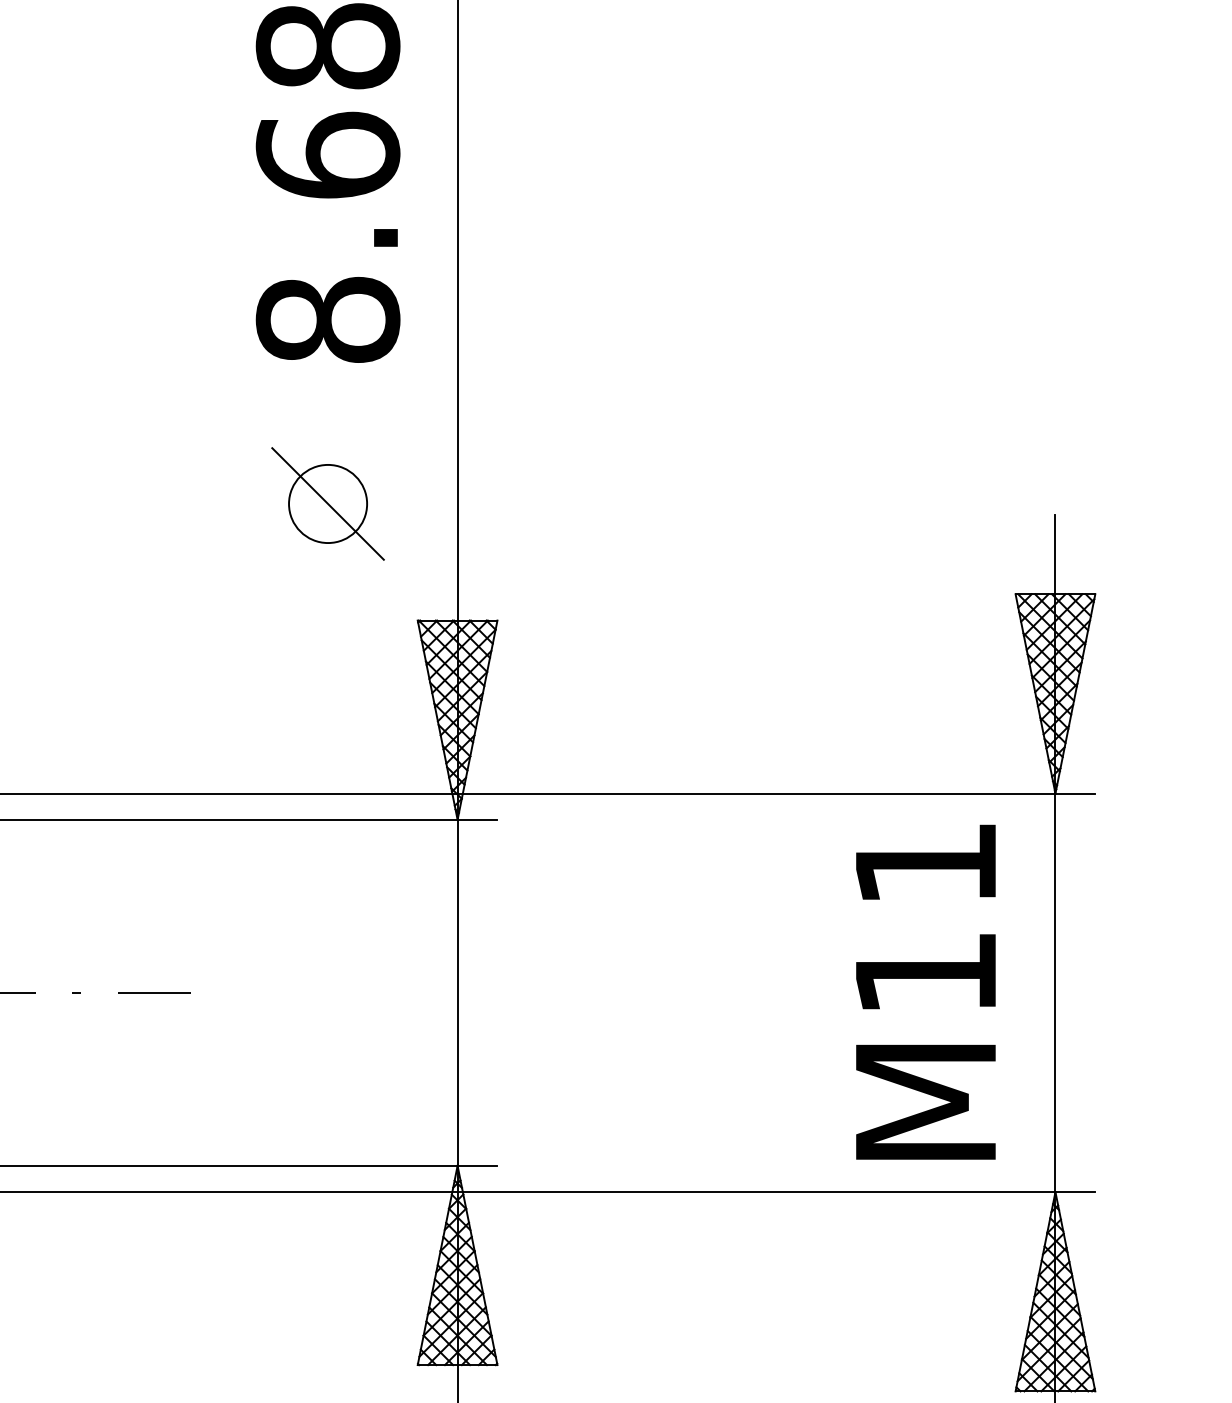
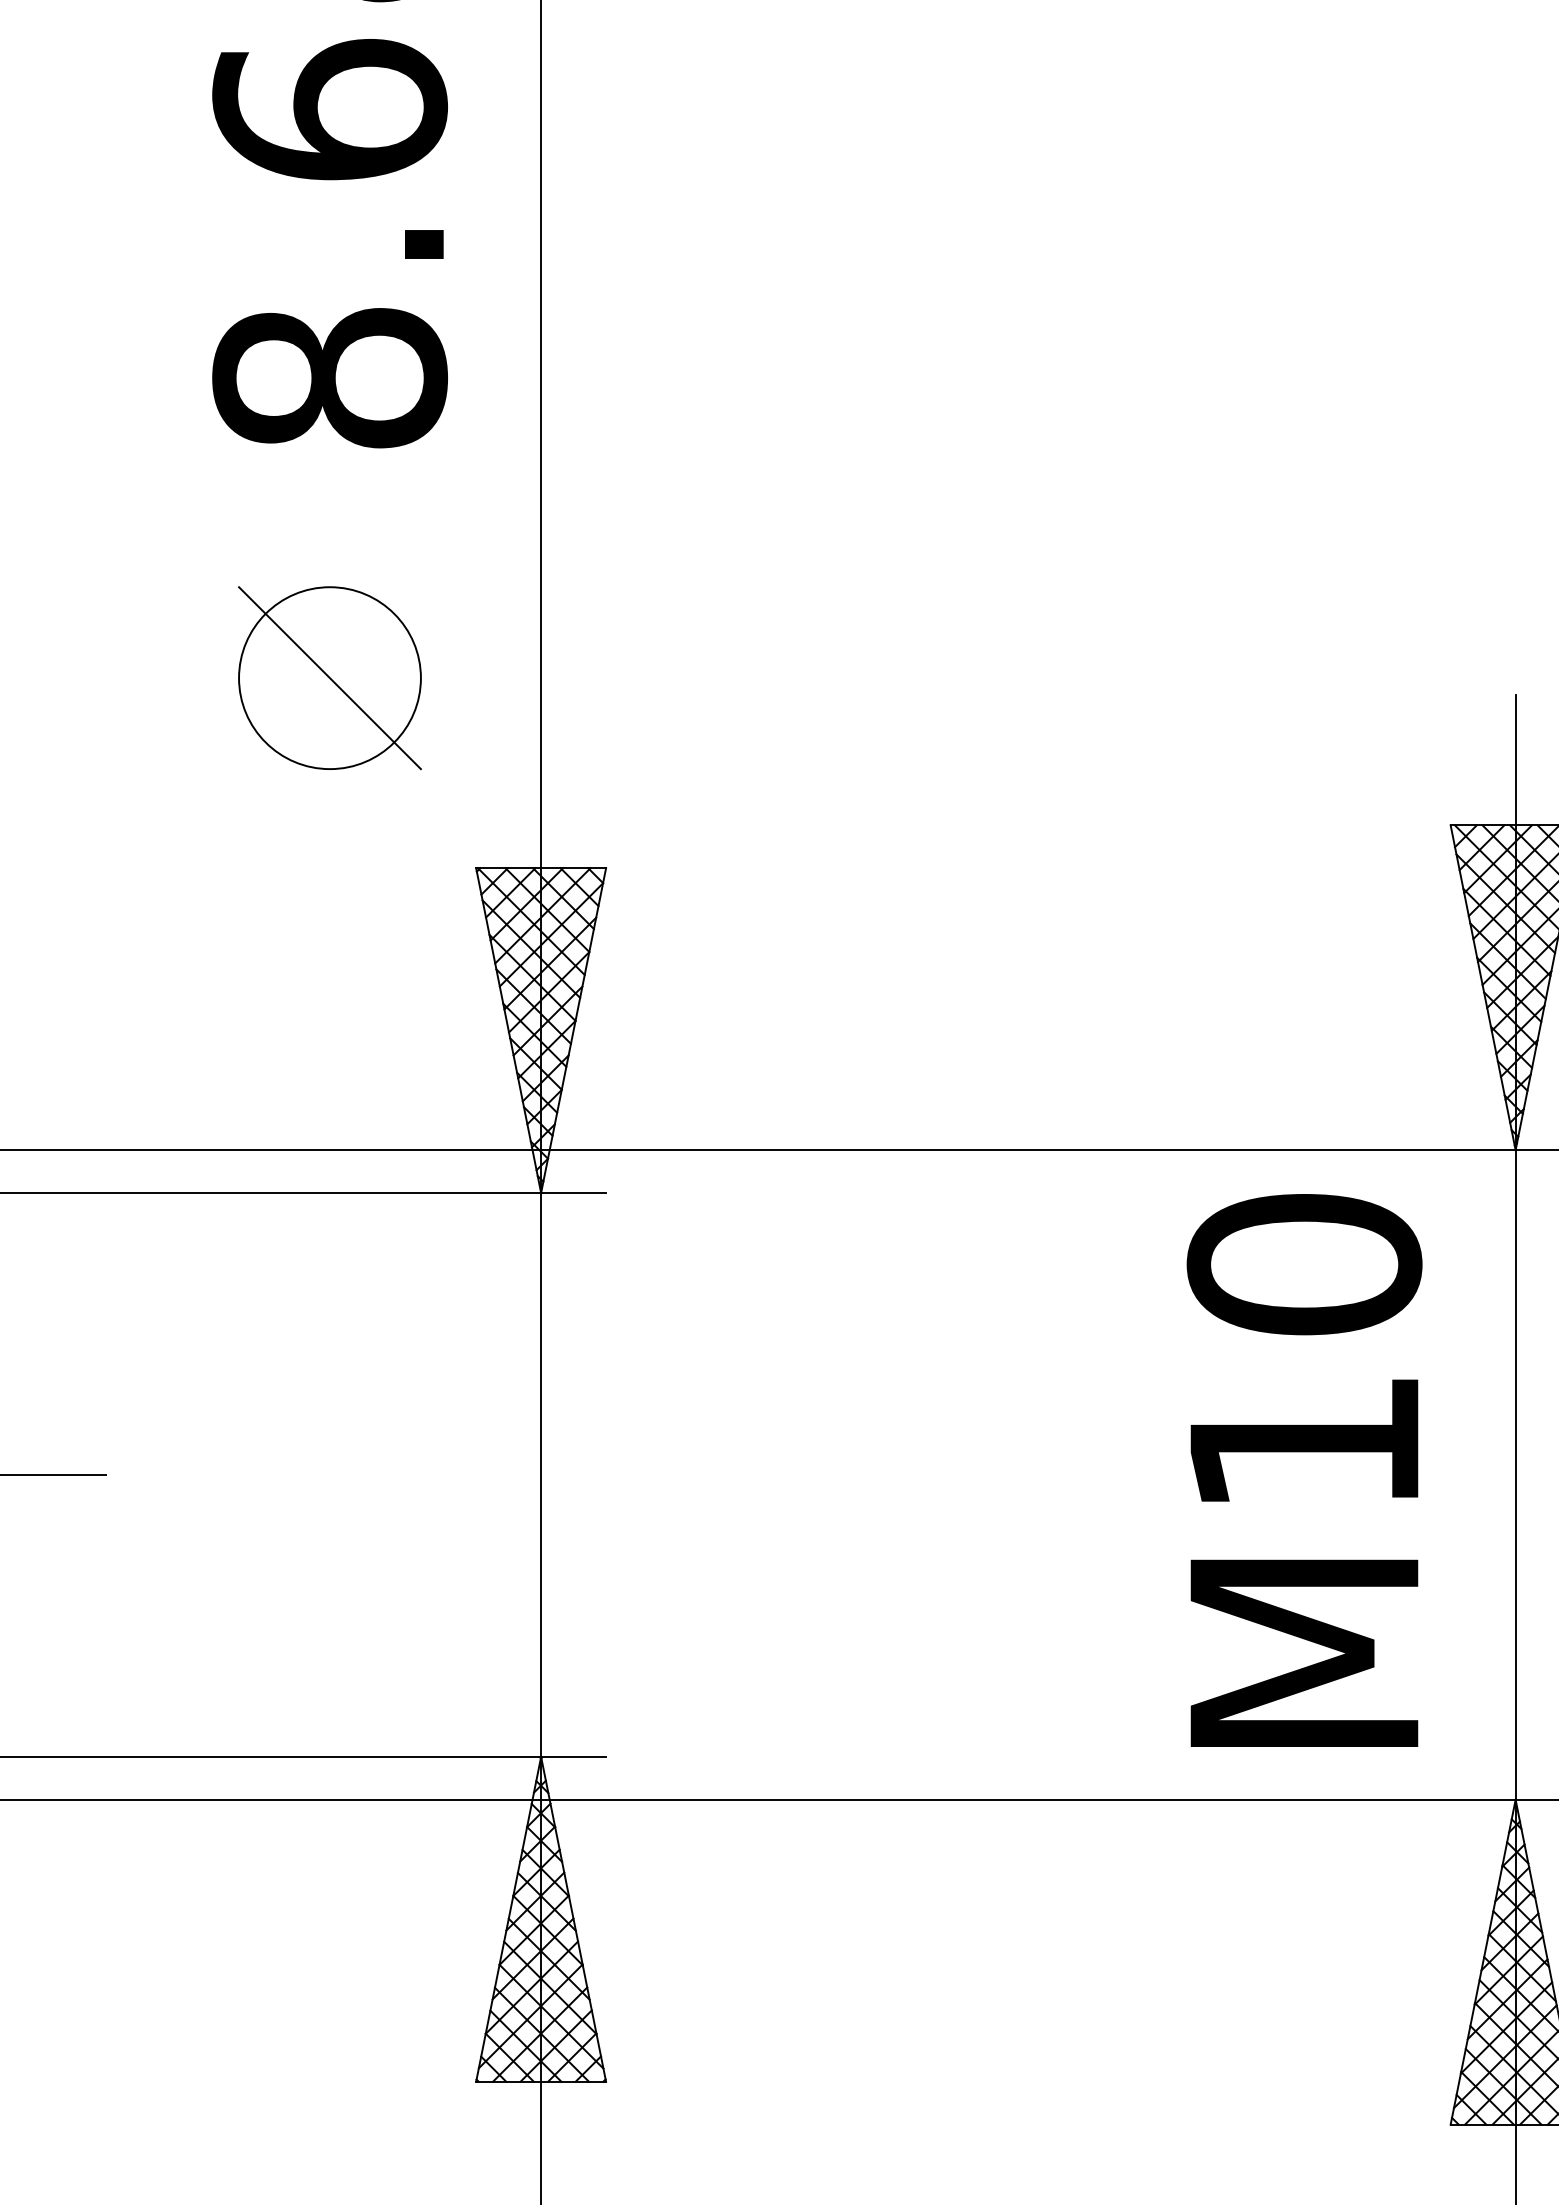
circle: (327, 503) -> (329, 677), size x1.43
text: (925, 863) -> (1303, 1264), M11 -> M10

